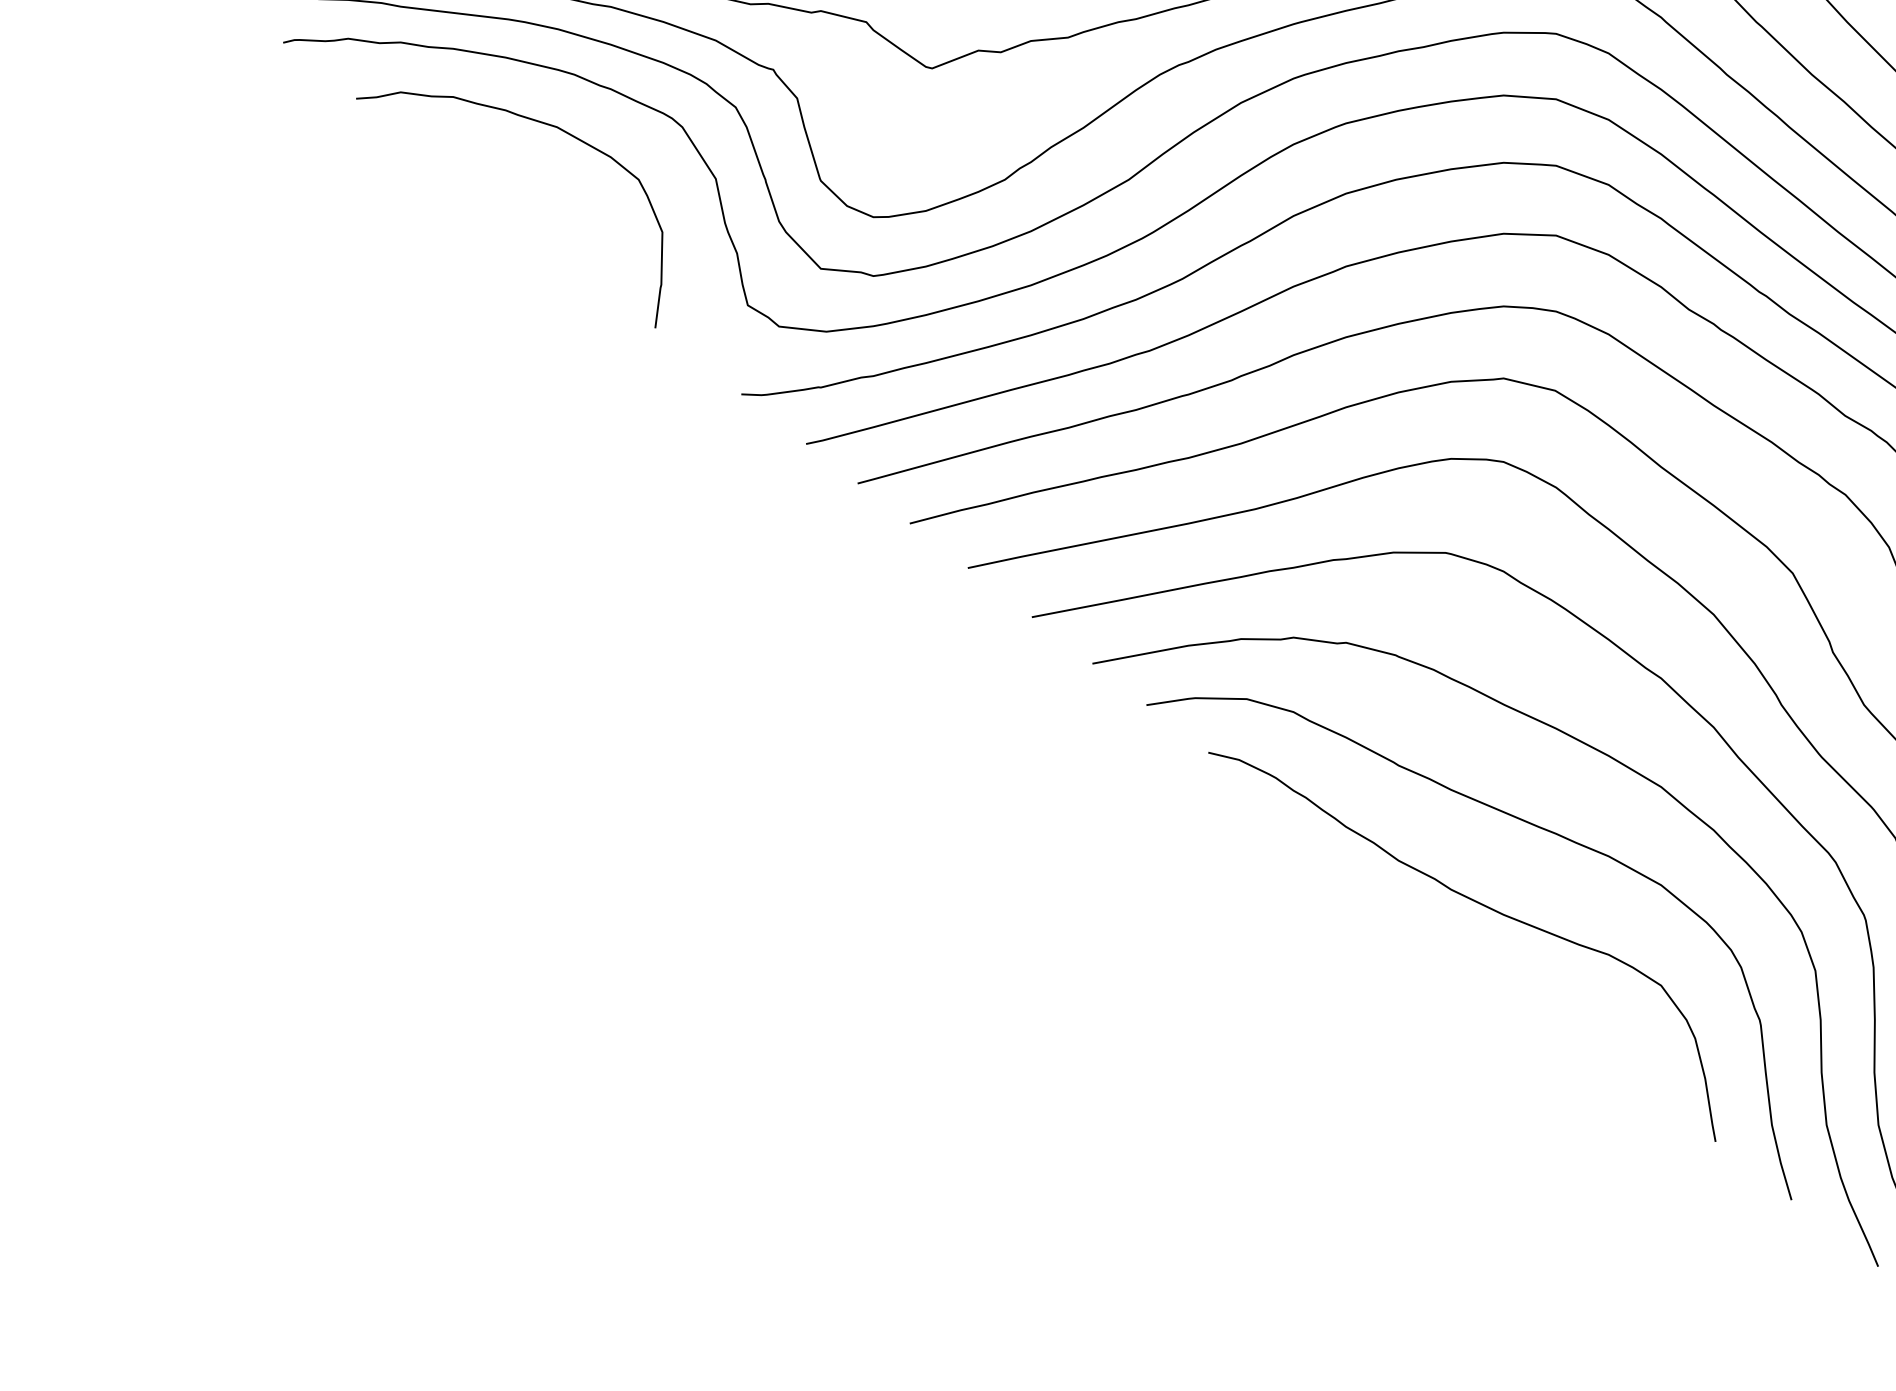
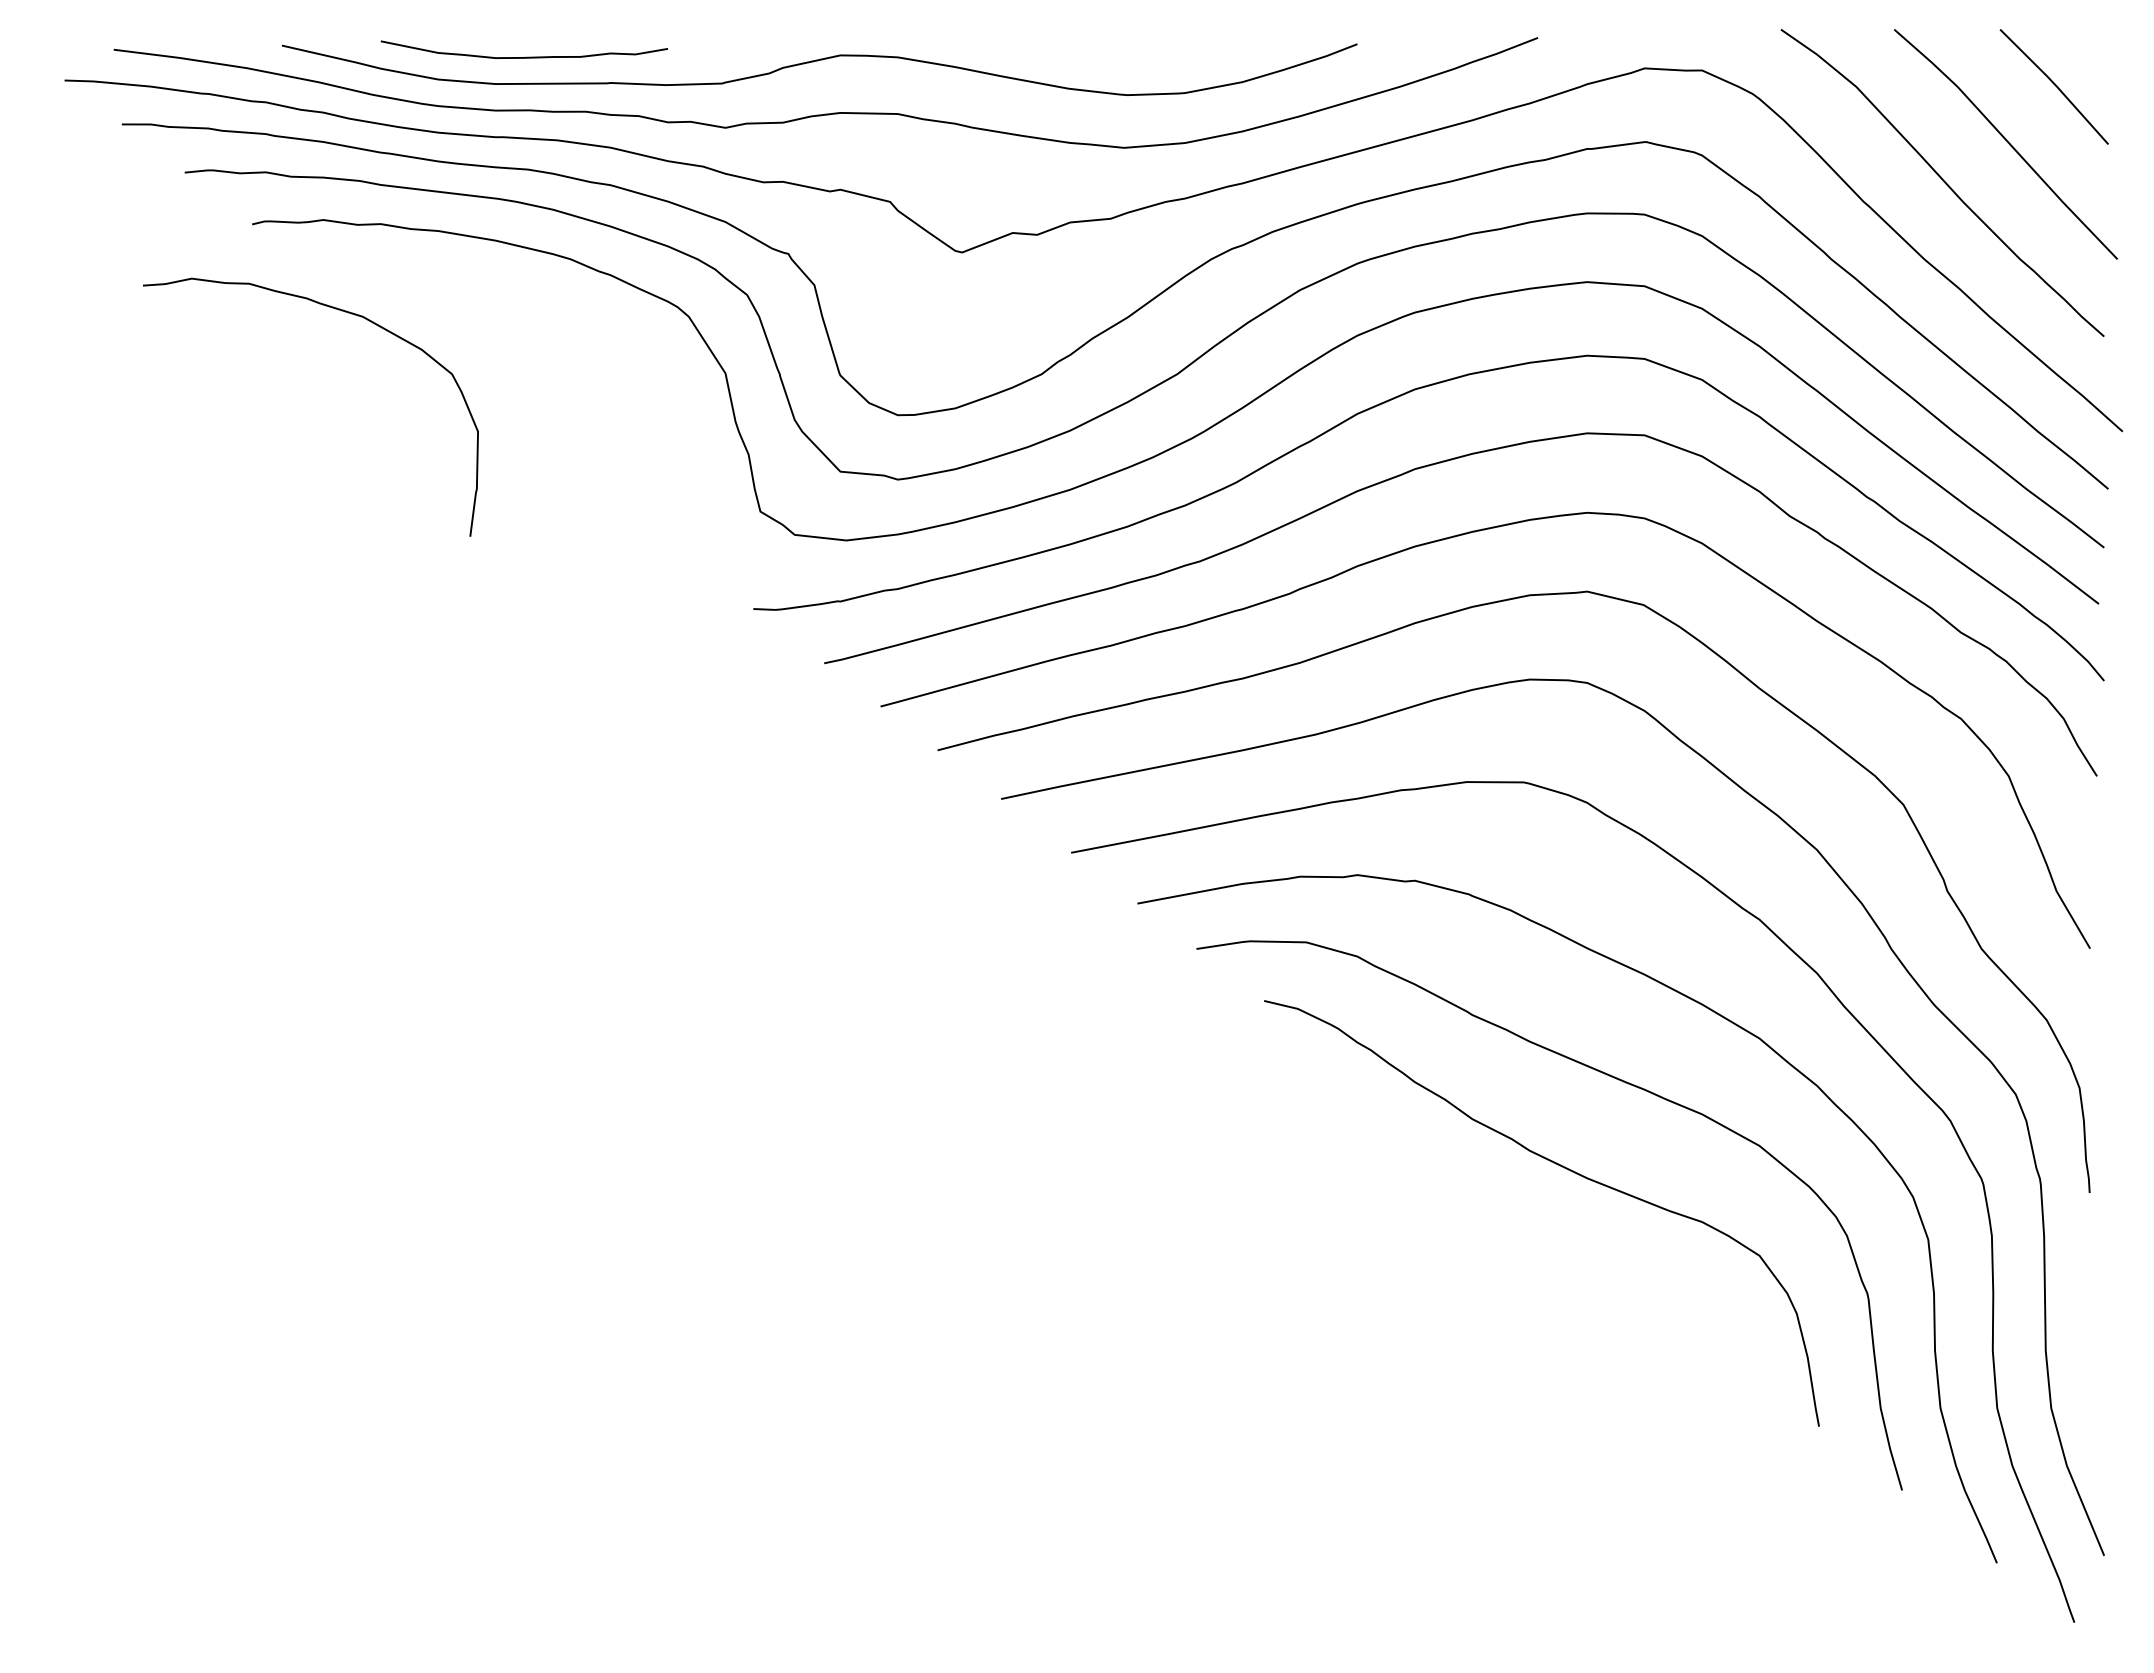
curve: (537, 122) -> (341, 311), moved

